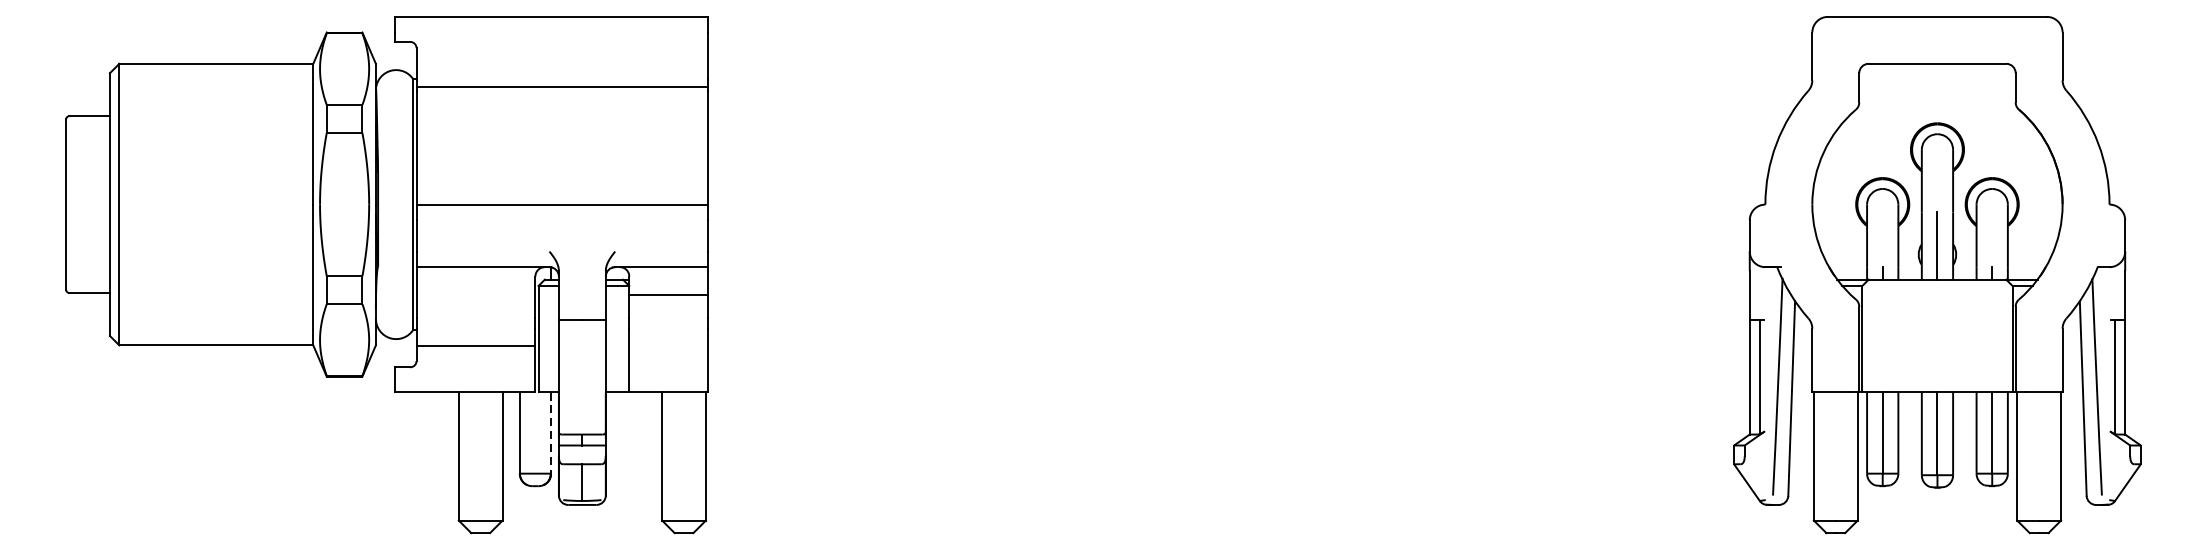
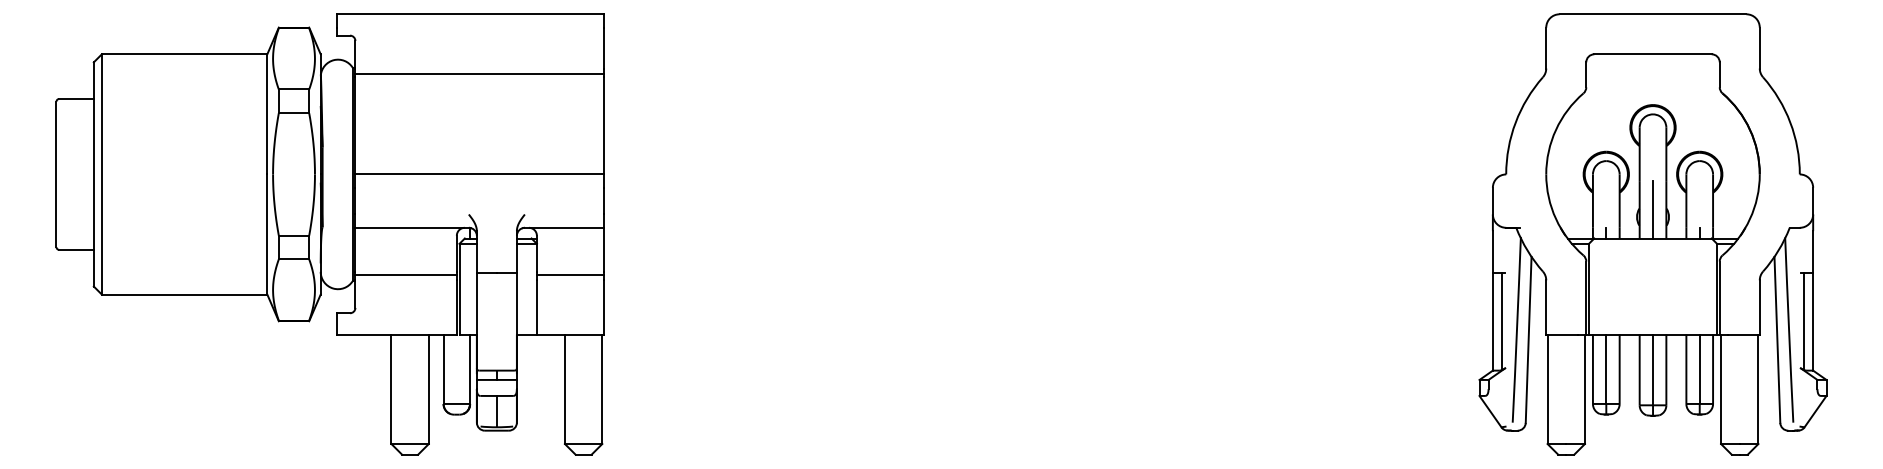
line: (667, 294) -> (569, 275), moved
line: (475, 346) -> (405, 275), moved
line: (551, 433) -> (470, 369), dashed -> solid

